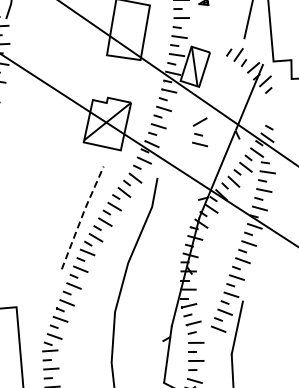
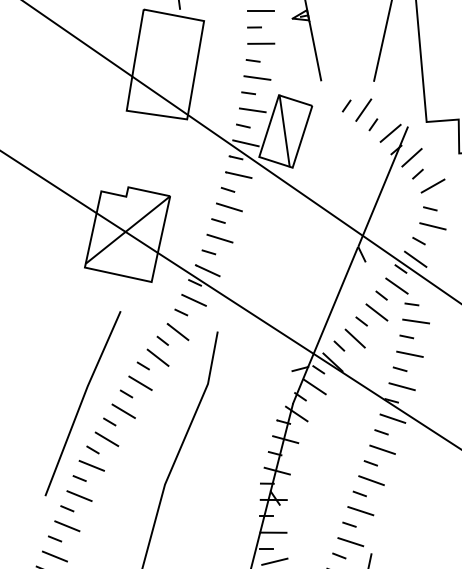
line: (211, 22) -> (314, 51), added
part: (199, 132) -> (431, 204), moved
line: (82, 216) -> (82, 401), dashed -> solid

